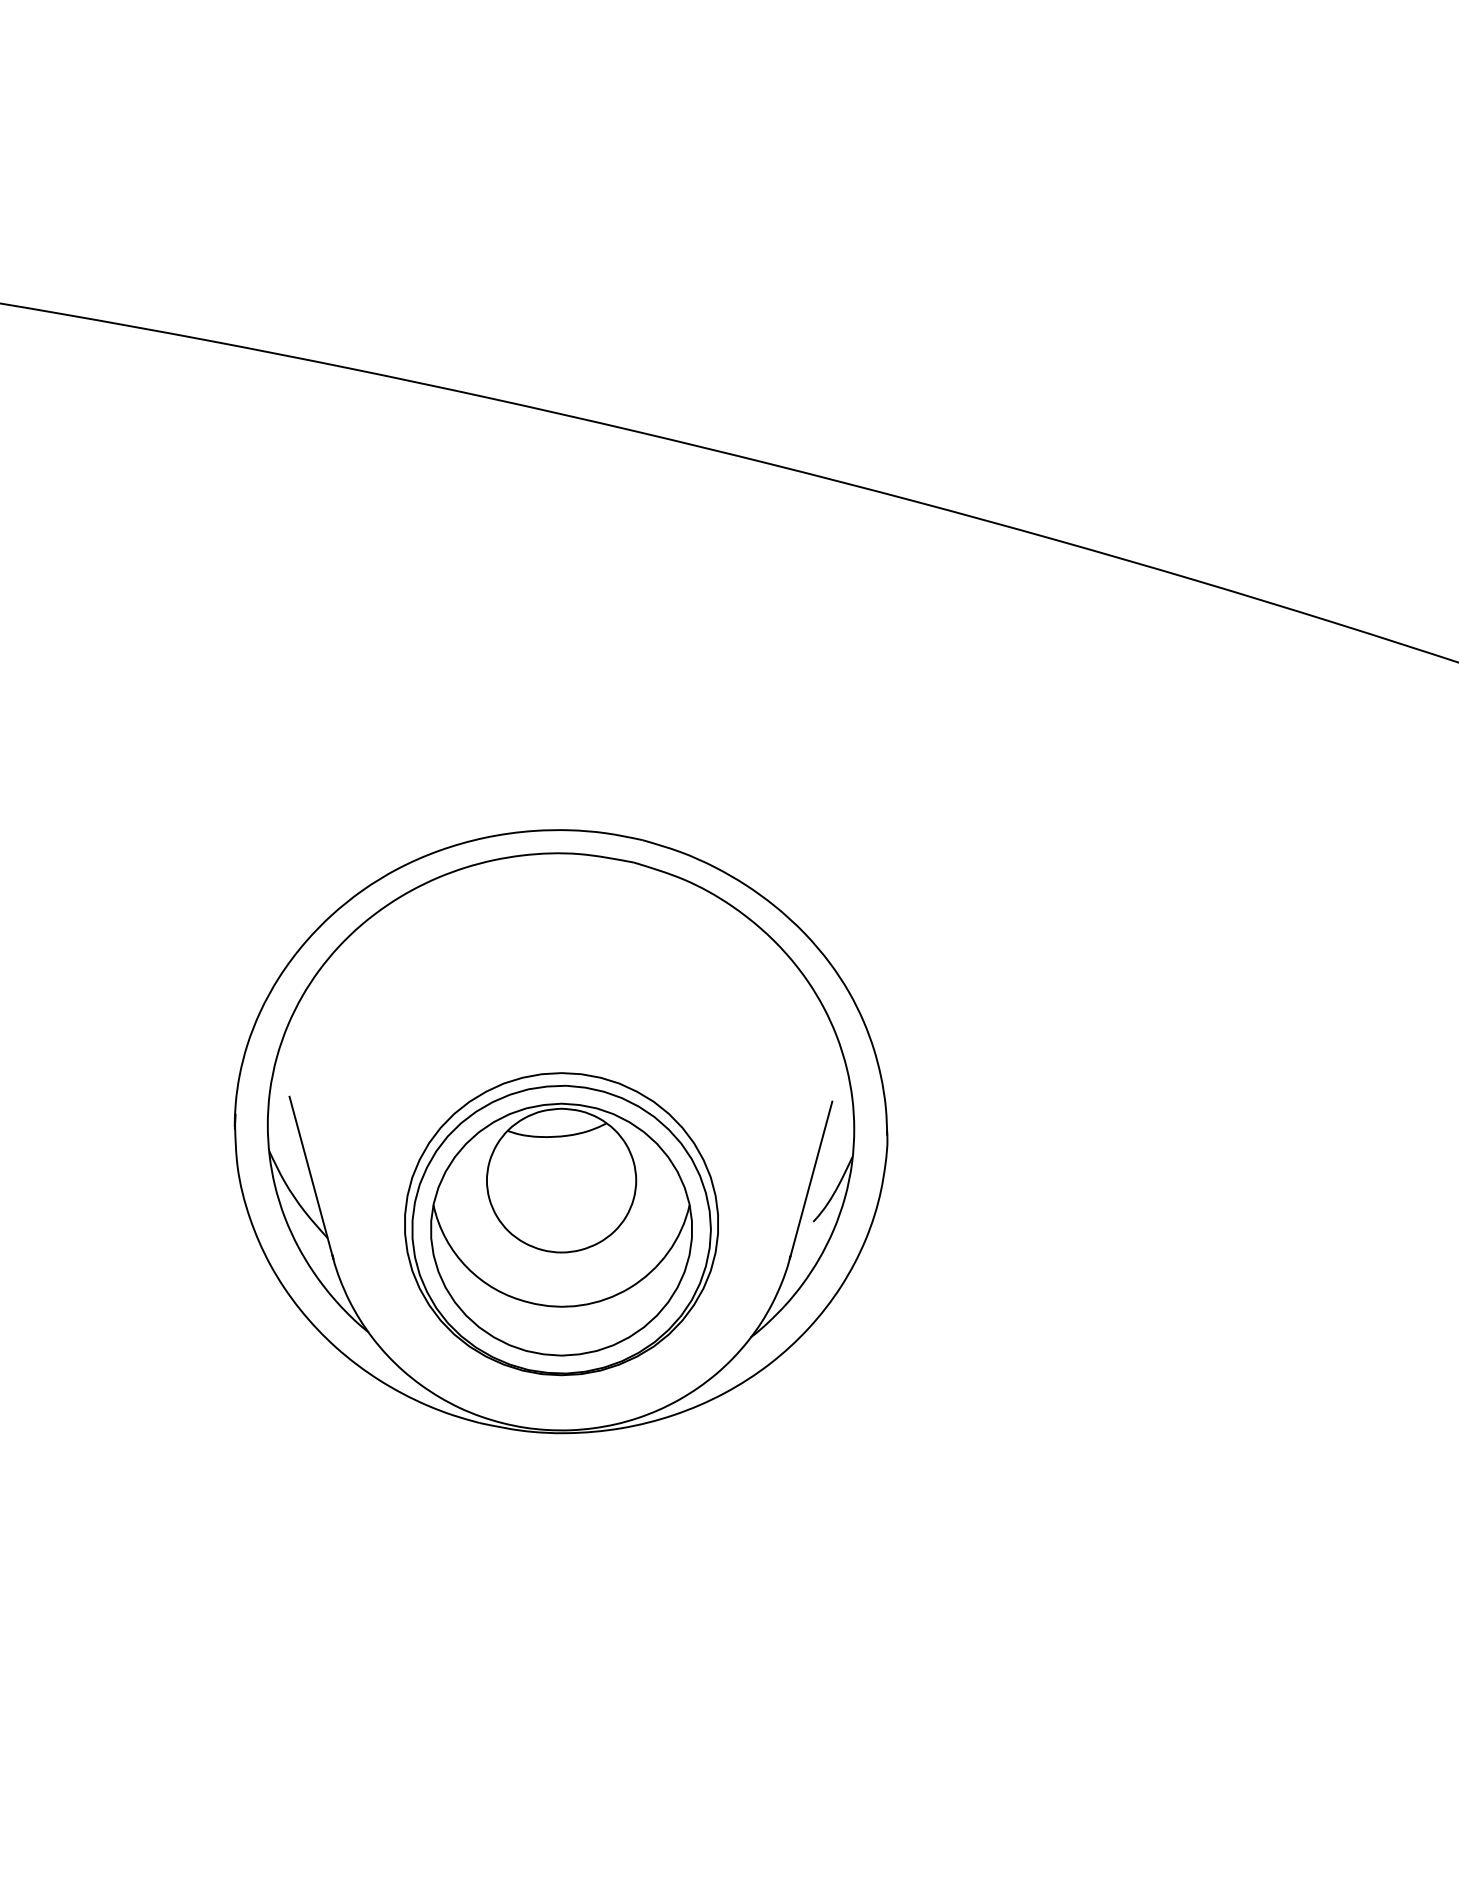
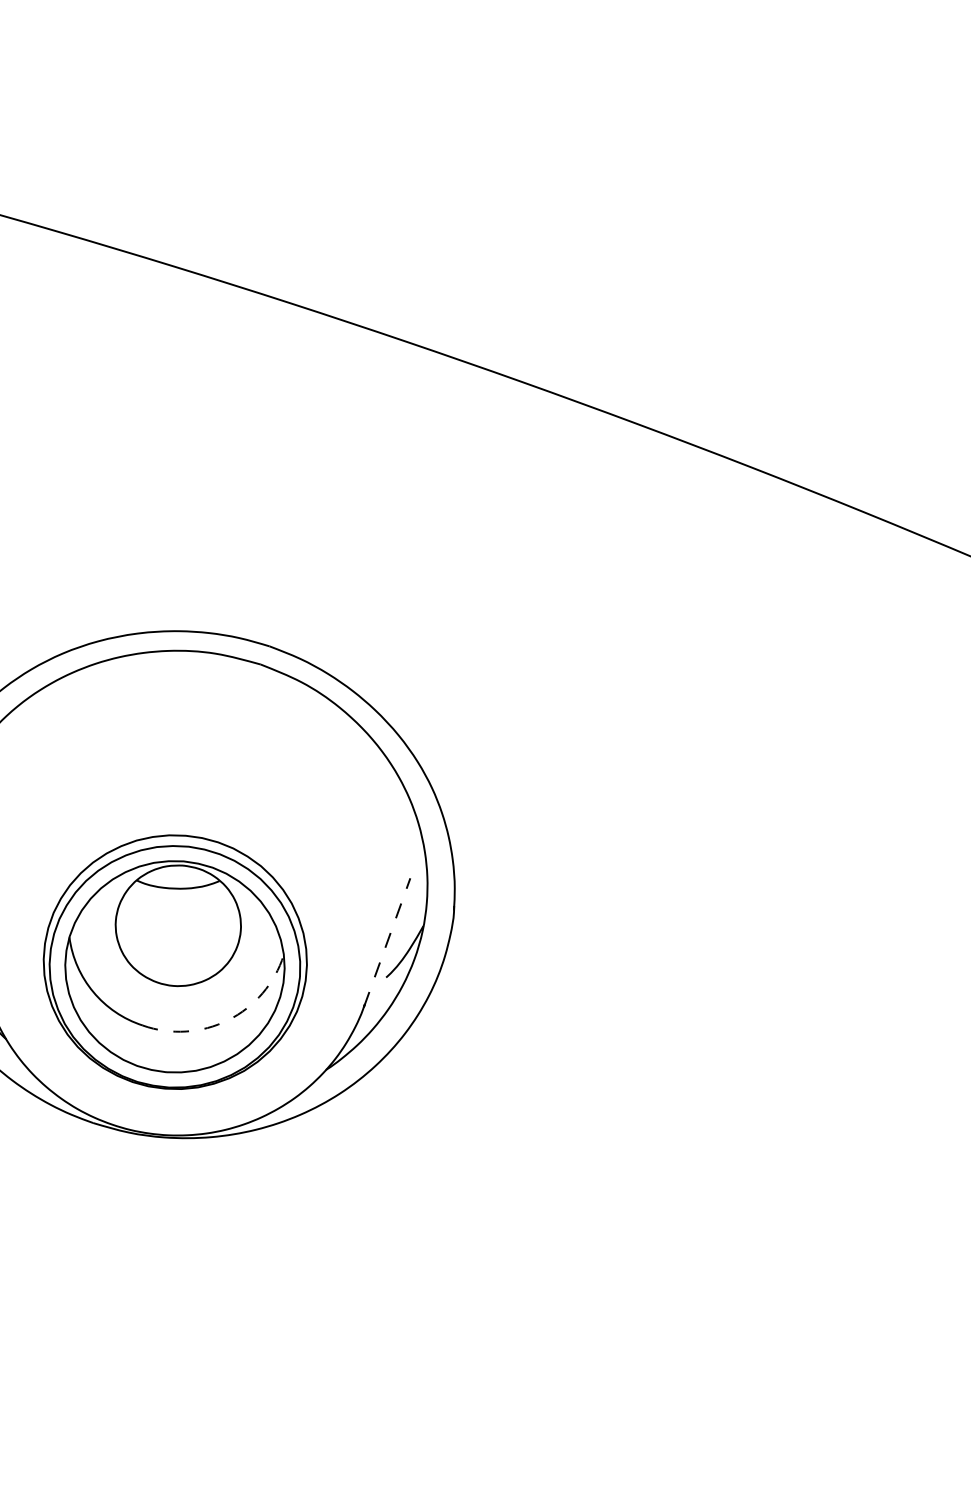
line: (811, 1179) -> (387, 942), solid -> dashed
arc: (629, 1287) -> (227, 1019), solid -> dashed

